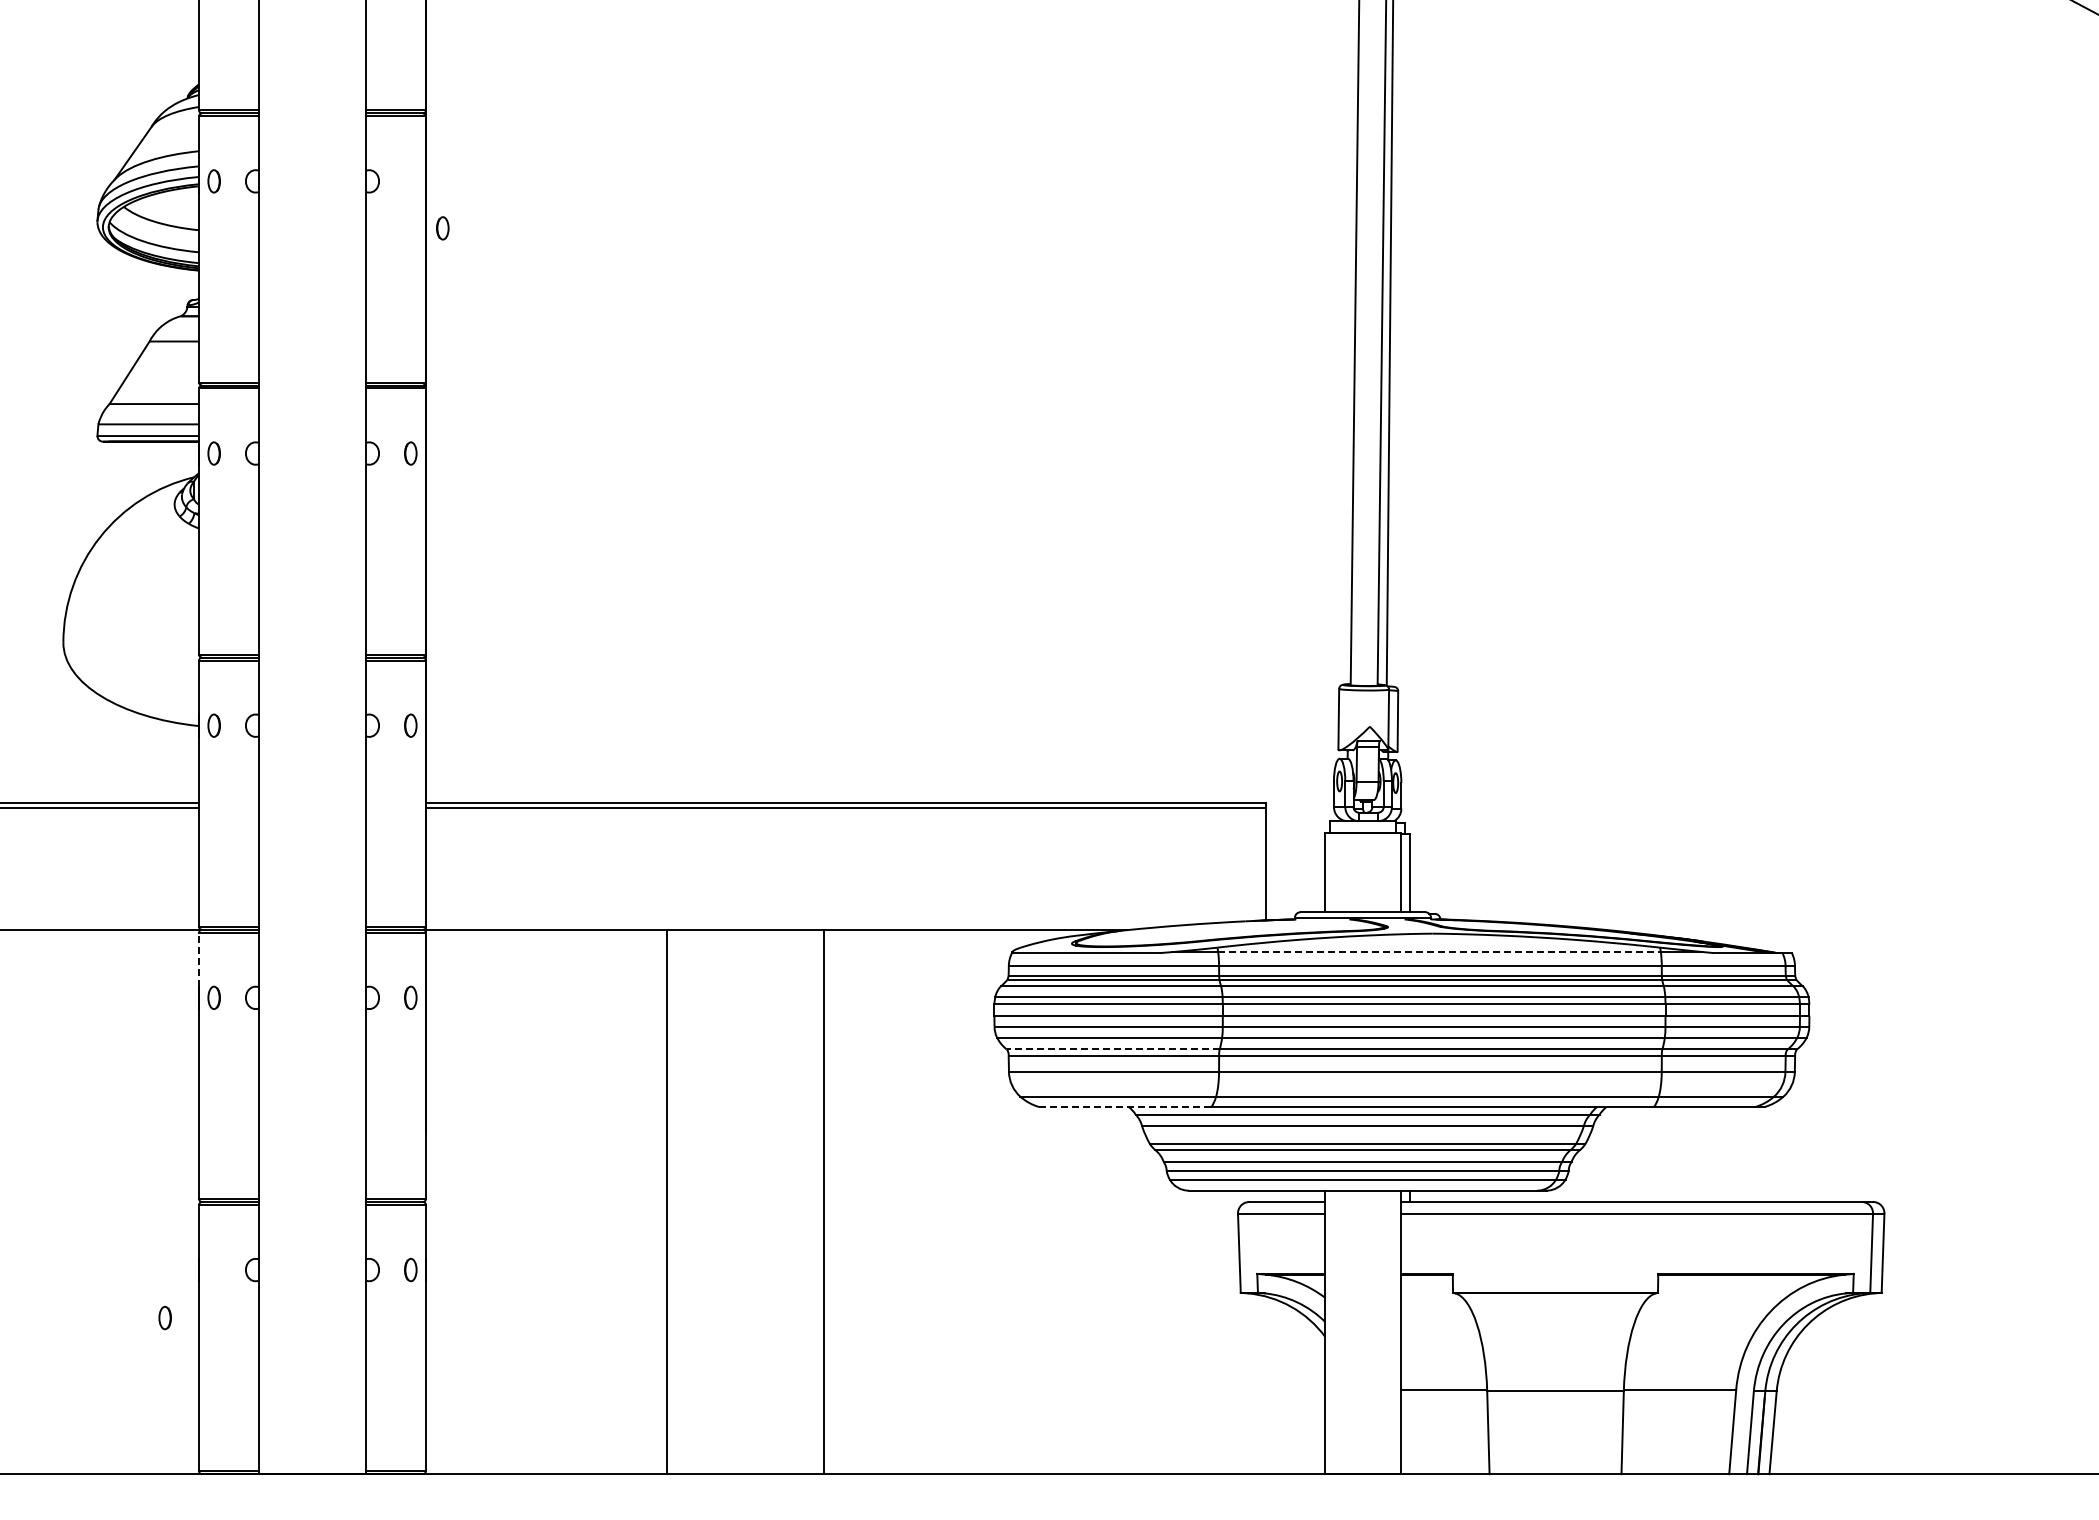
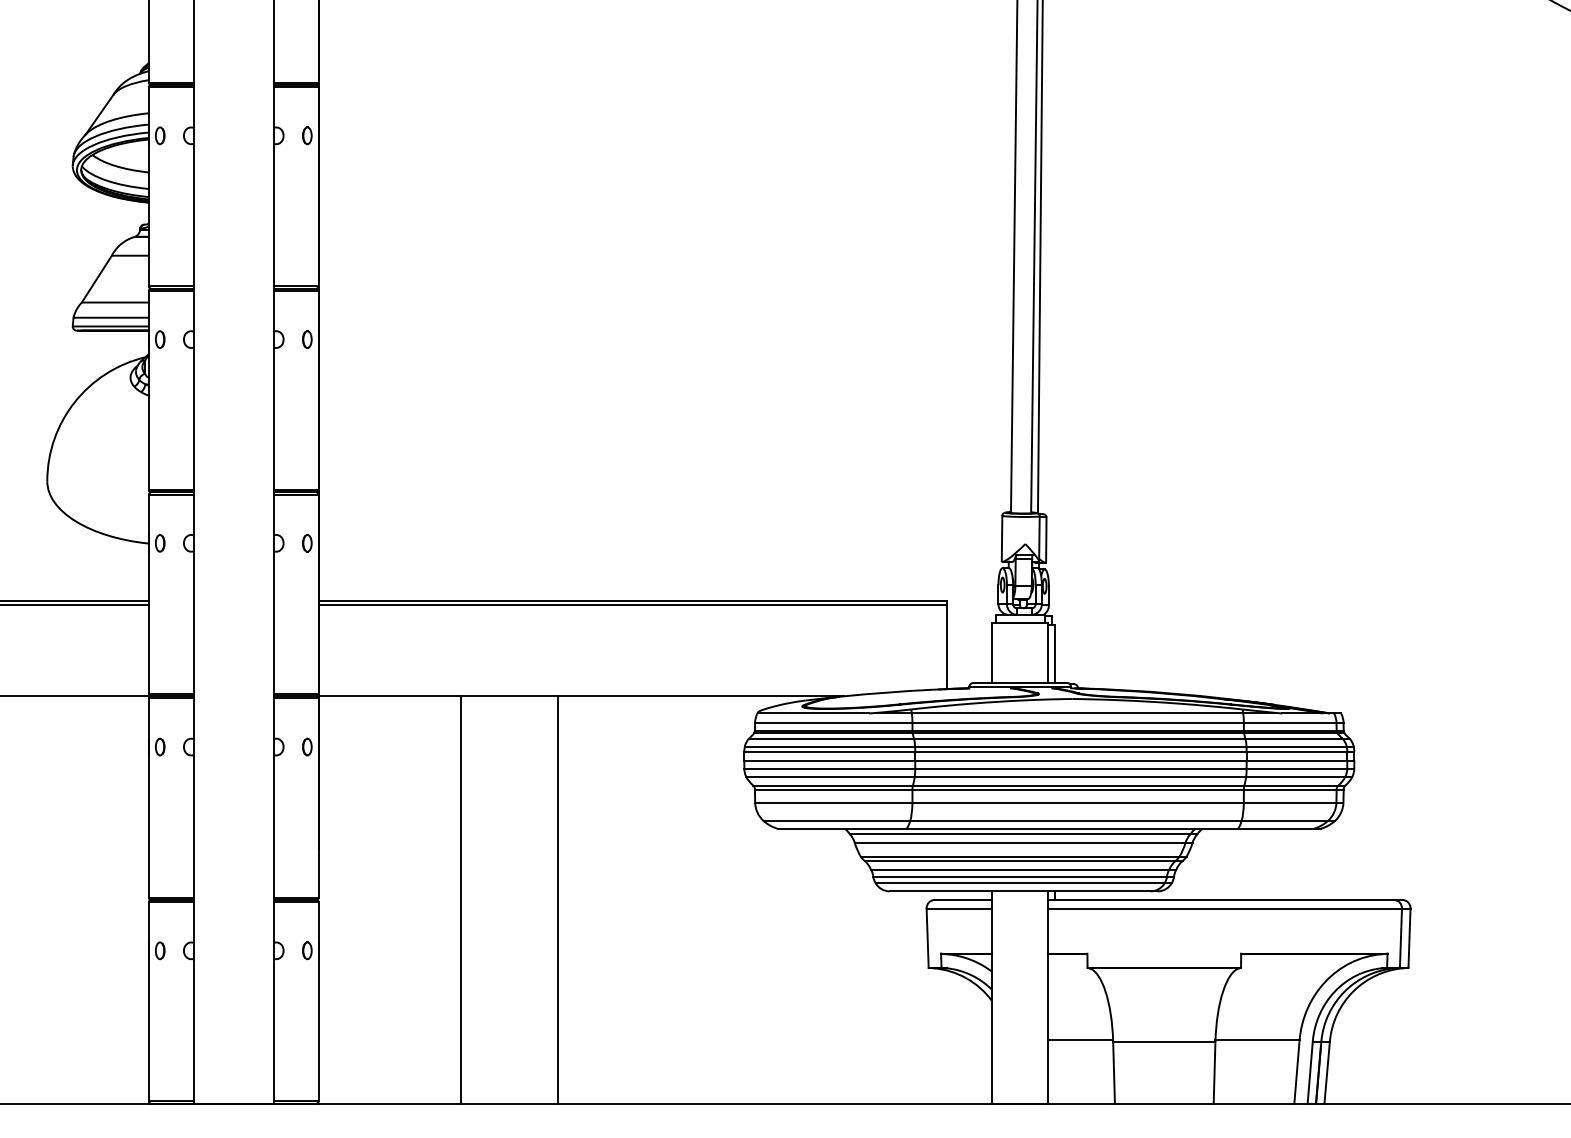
part: (442, 228) -> (307, 135), moved
line: (1440, 952) -> (1078, 713), dashed -> solid
line: (199, 959) -> (149, 718), dashed -> solid
line: (1112, 1049) -> (832, 785), dashed -> solid
line: (1124, 1106) -> (841, 828), dashed -> solid
line: (667, 1202) -> (461, 900), moved
line: (824, 1202) -> (557, 900), moved
part: (164, 1318) -> (159, 951), moved

